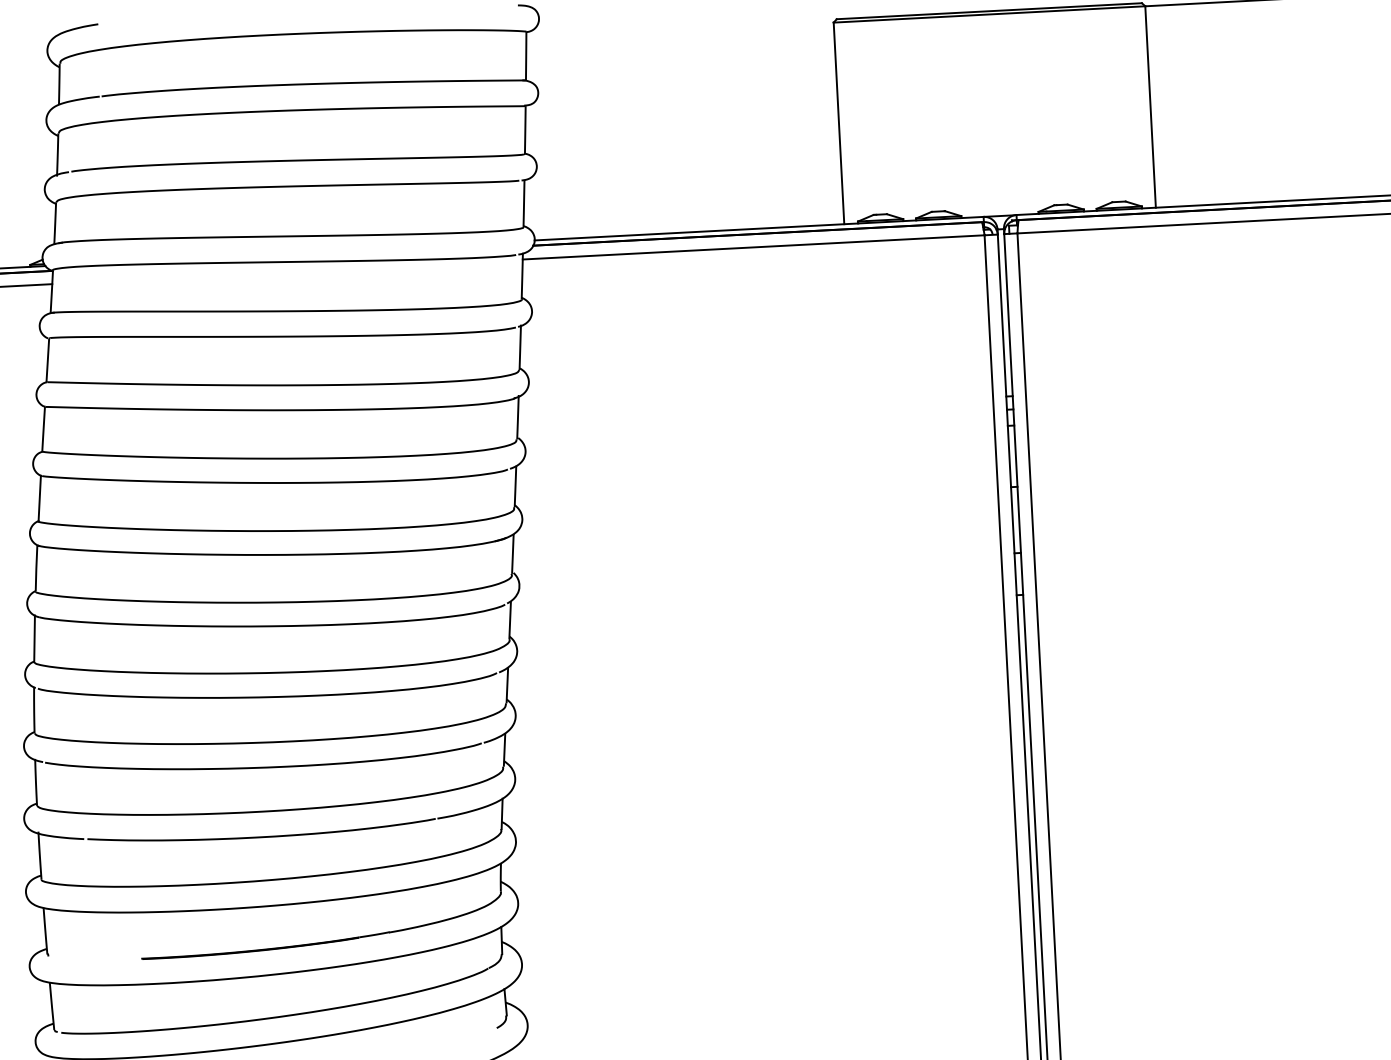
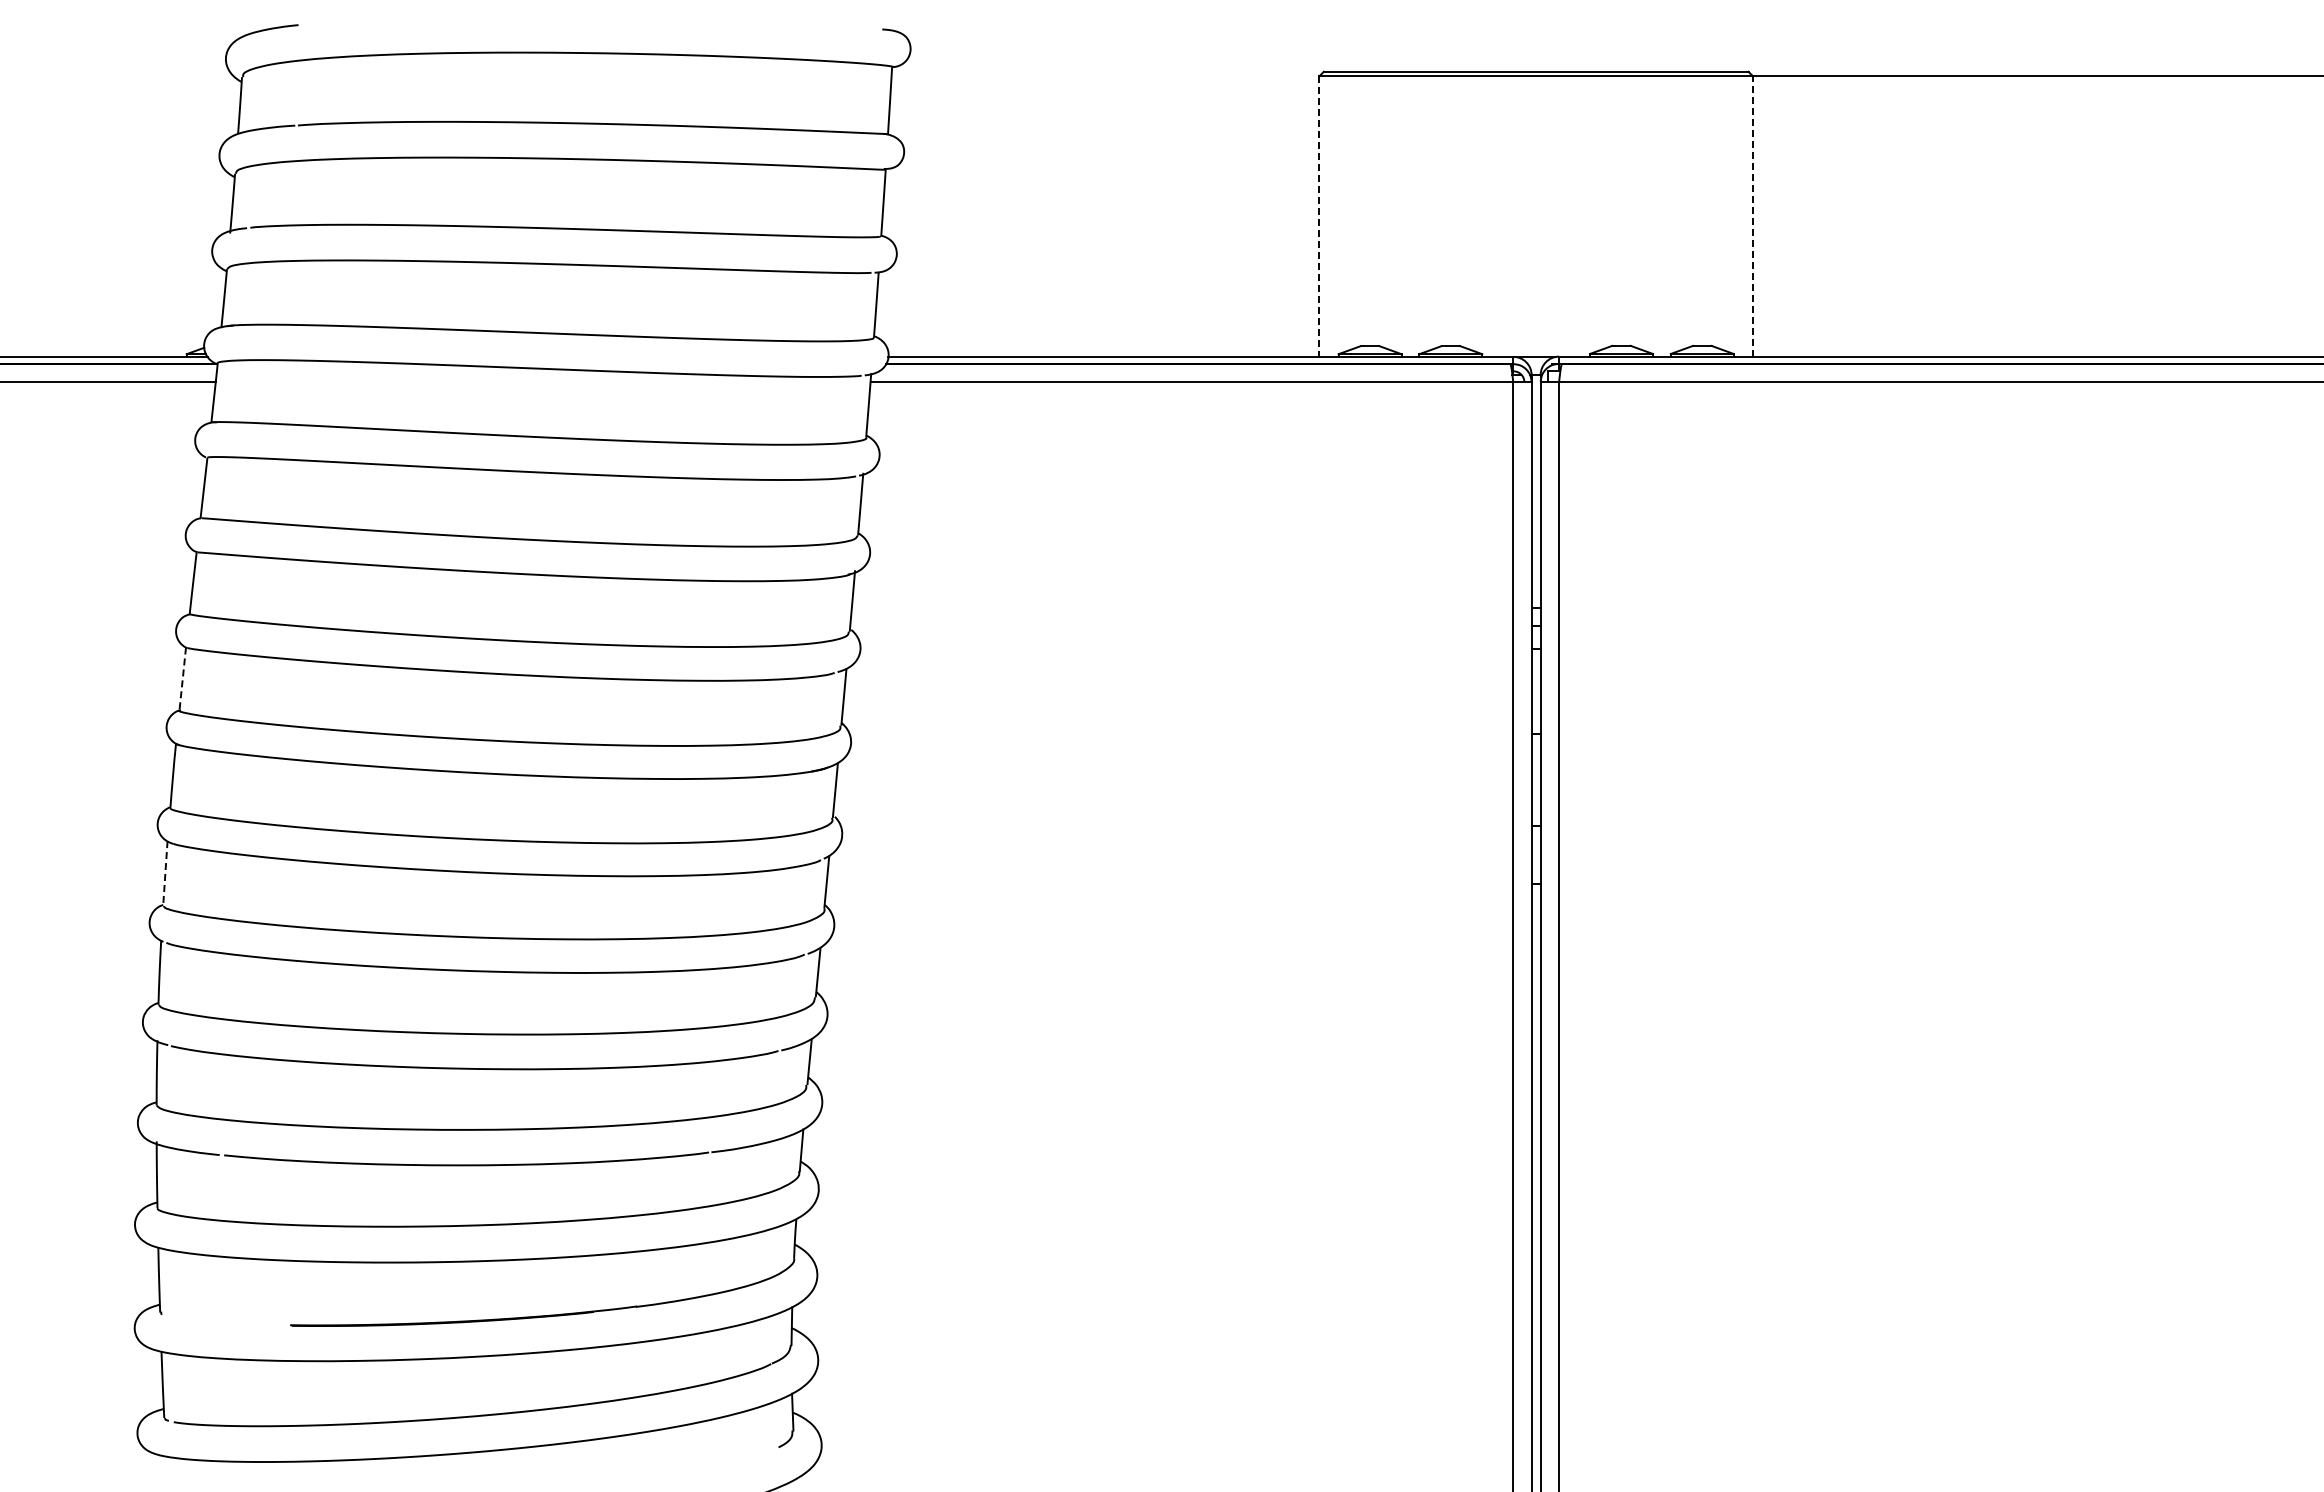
line: (1150, 106) -> (1753, 215), solid -> dashed
line: (839, 124) -> (1319, 217), solid -> dashed
line: (39, 498) -> (182, 679), solid -> dashed
line: (34, 638) -> (165, 873), solid -> dashed

